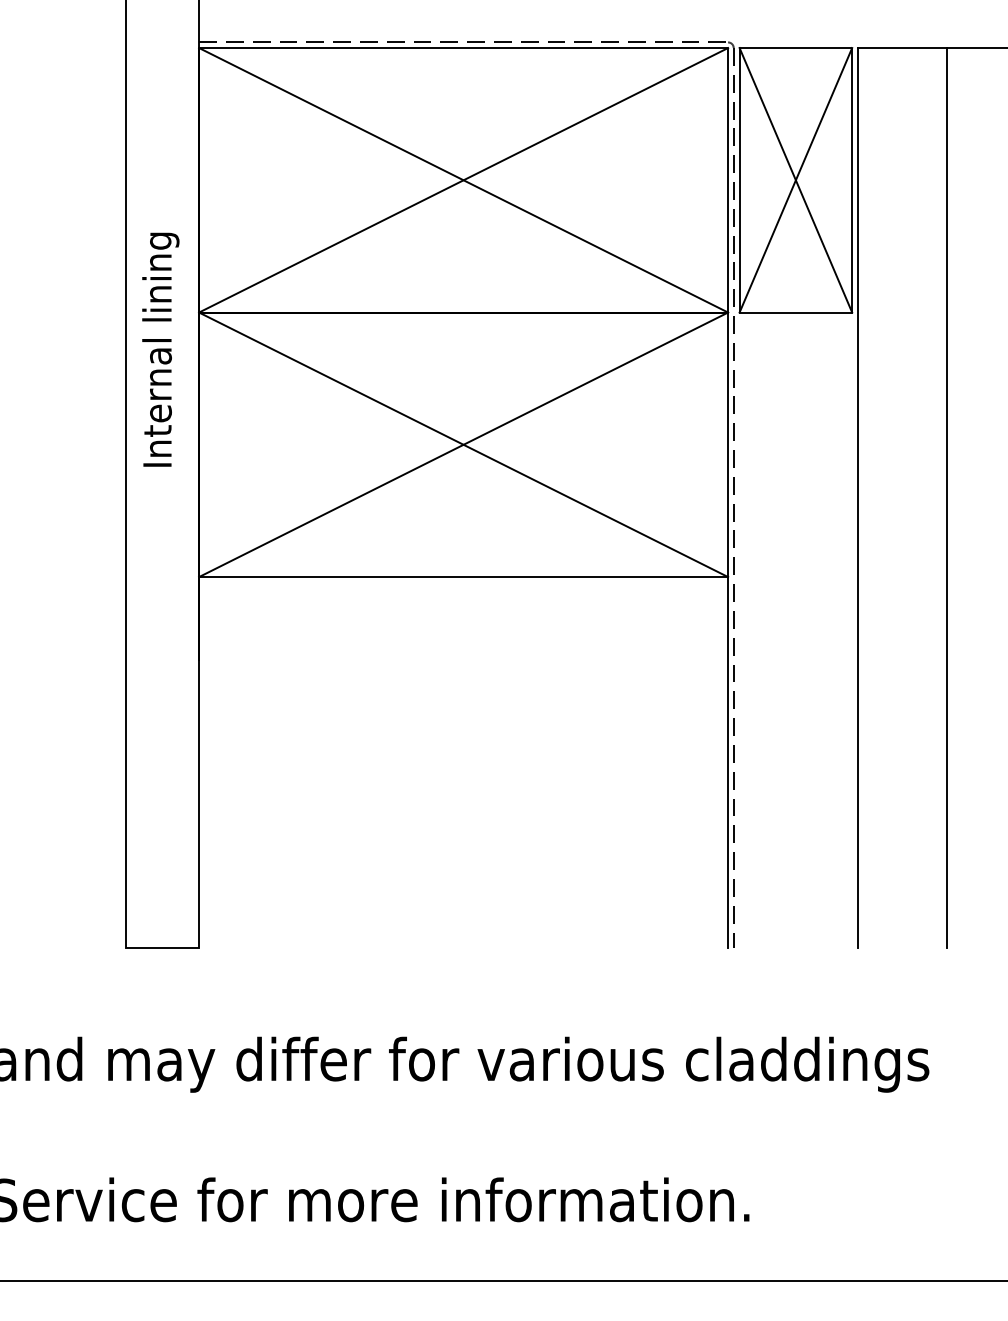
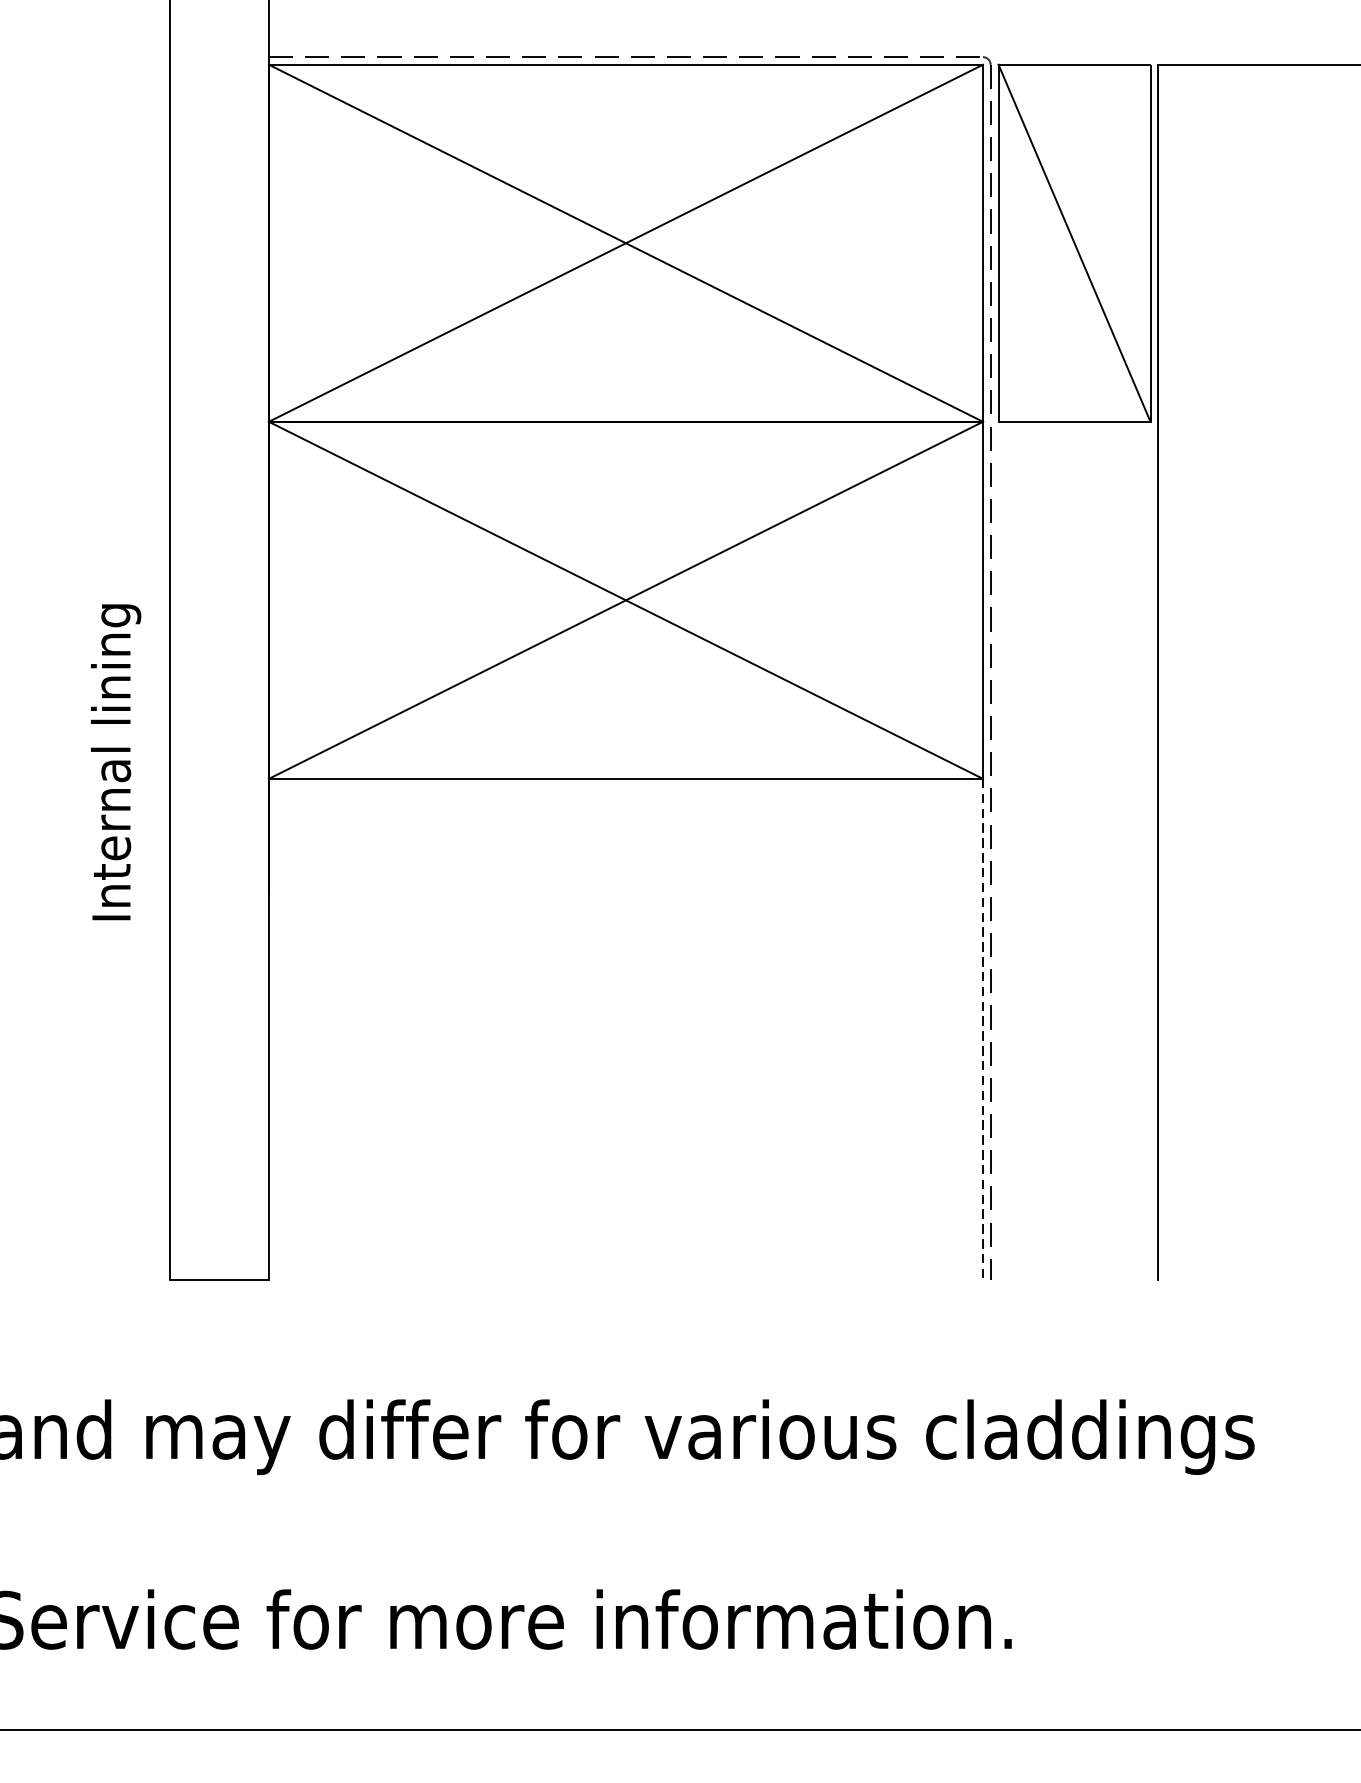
line: (795, 180) -> (1073, 243), removed
text: (160, 349) -> (115, 761), moved
line: (946, 498) -> (1277, 672), removed
line: (728, 762) -> (983, 1029), solid -> dashed

